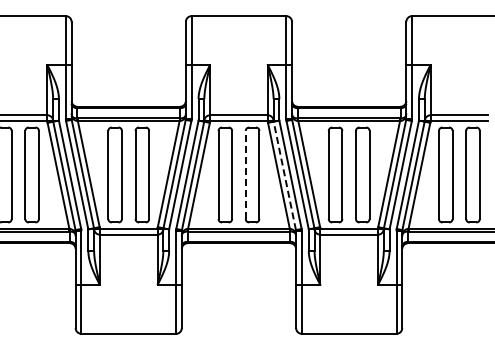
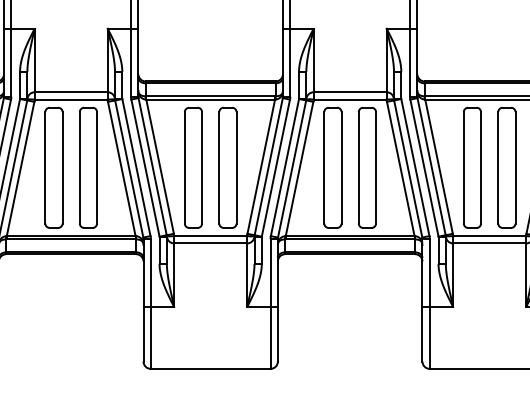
line: (245, 174) -> (358, 167), dashed -> solid
line: (284, 175) -> (407, 168), dashed -> solid

